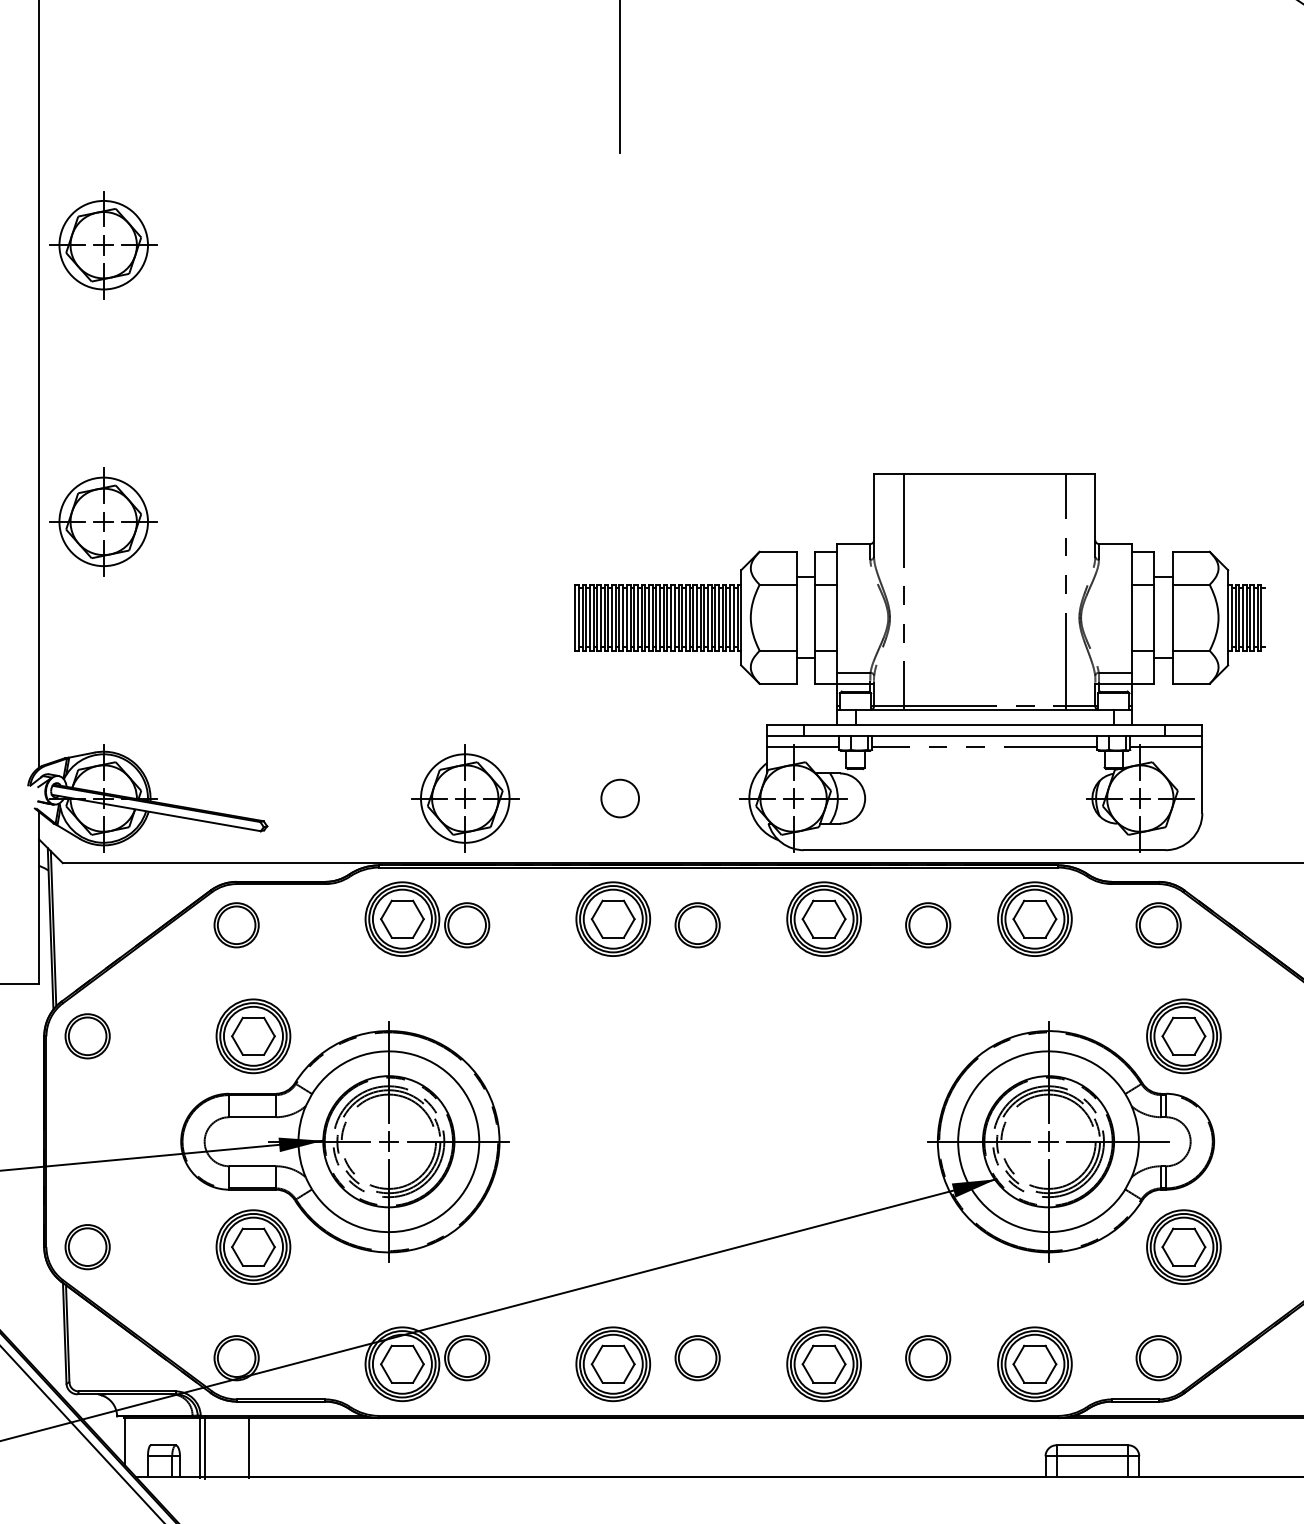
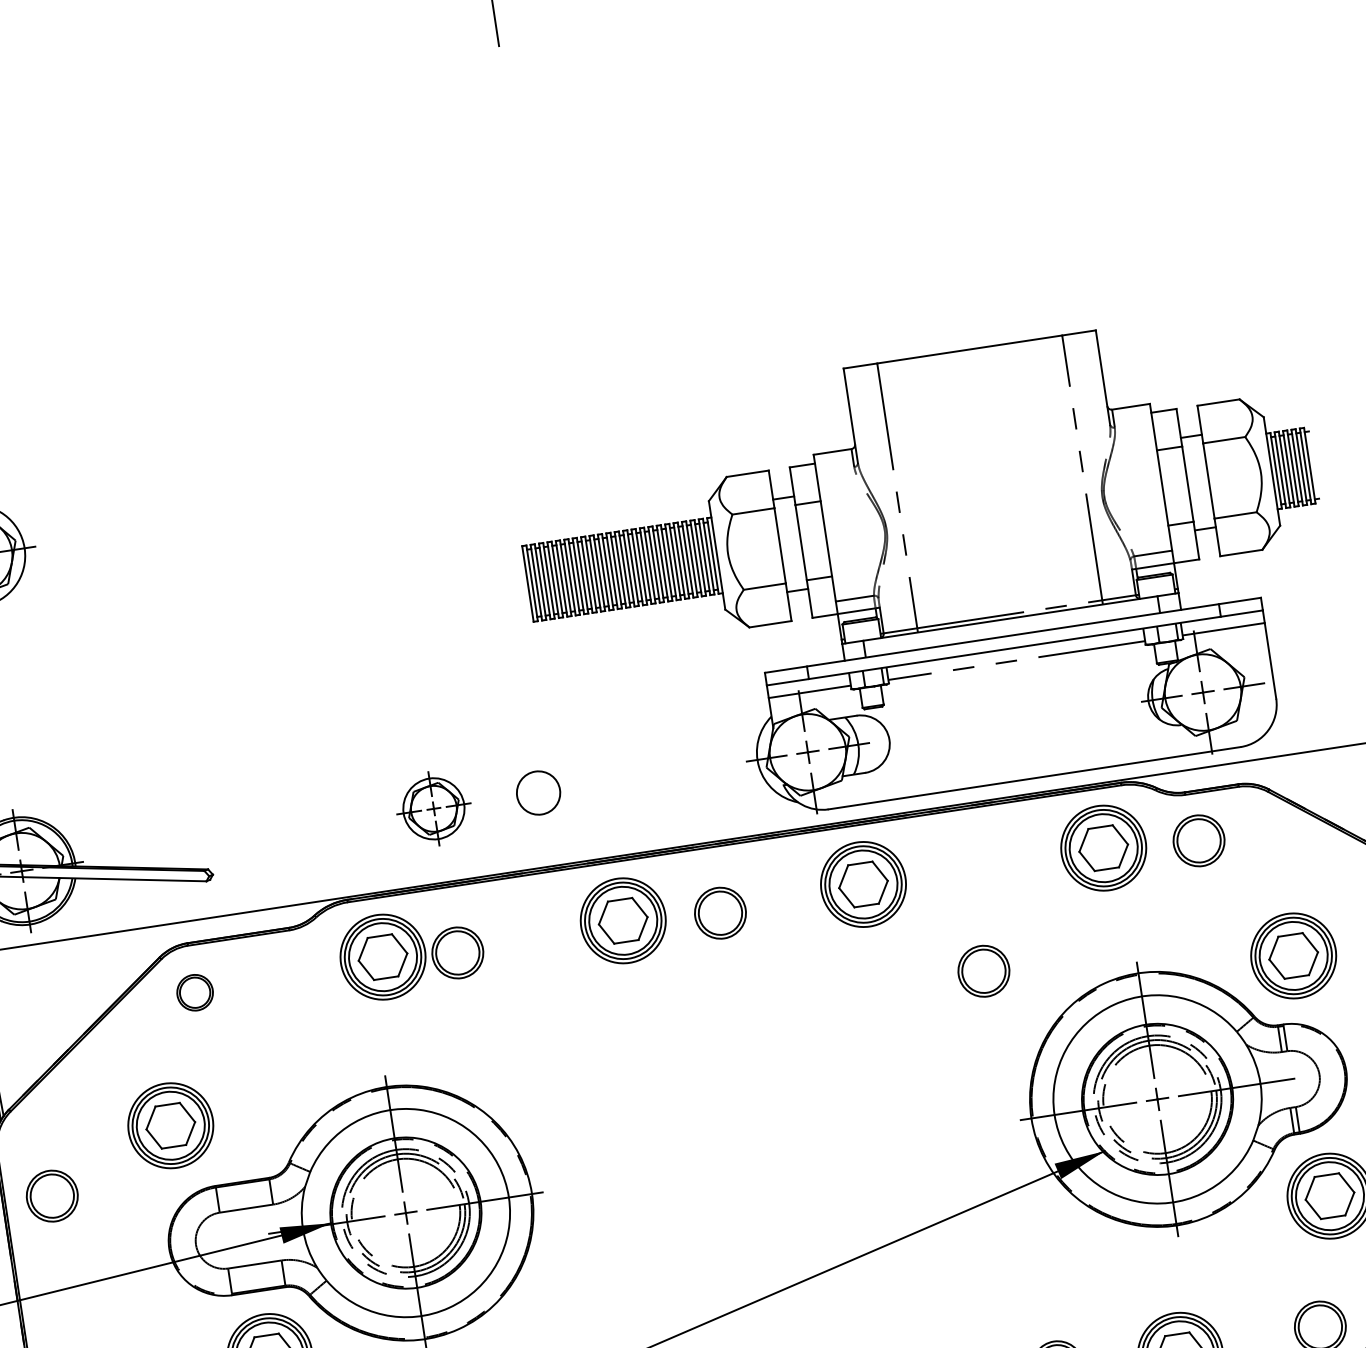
part: (465, 798) -> (434, 808), size x0.6
circle: (619, 798) -> (537, 793), moved
part: (236, 925) -> (195, 992), size x0.7
part: (928, 925) -> (984, 971), moved
part: (1158, 925) -> (1198, 841), moved
part: (87, 1036) -> (52, 1196), moved
part: (253, 1036) -> (170, 1125), moved

